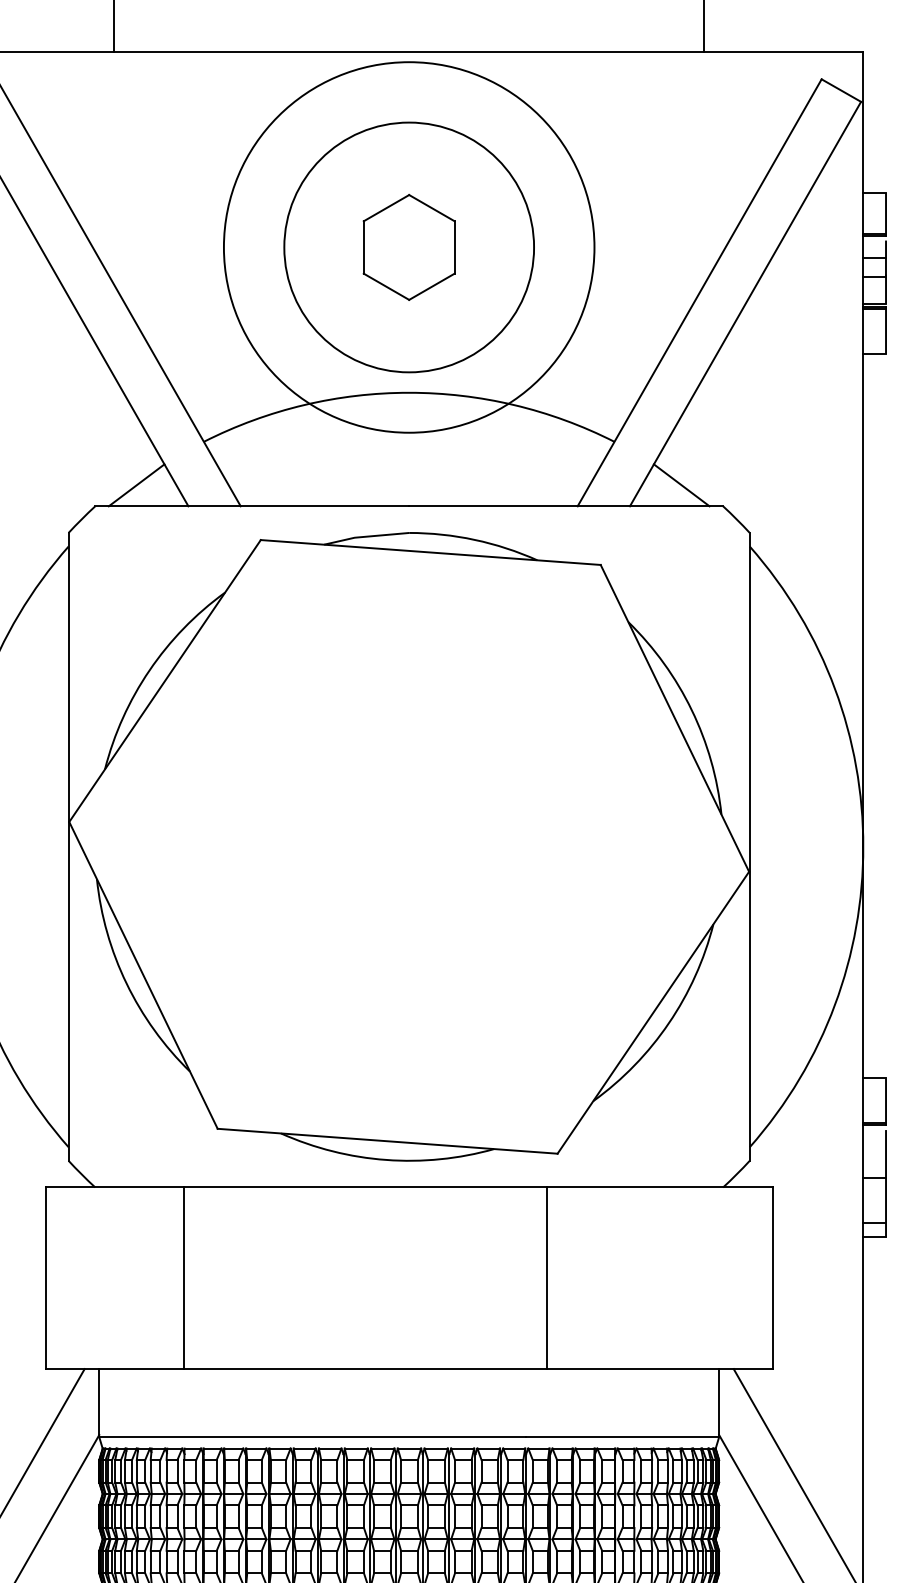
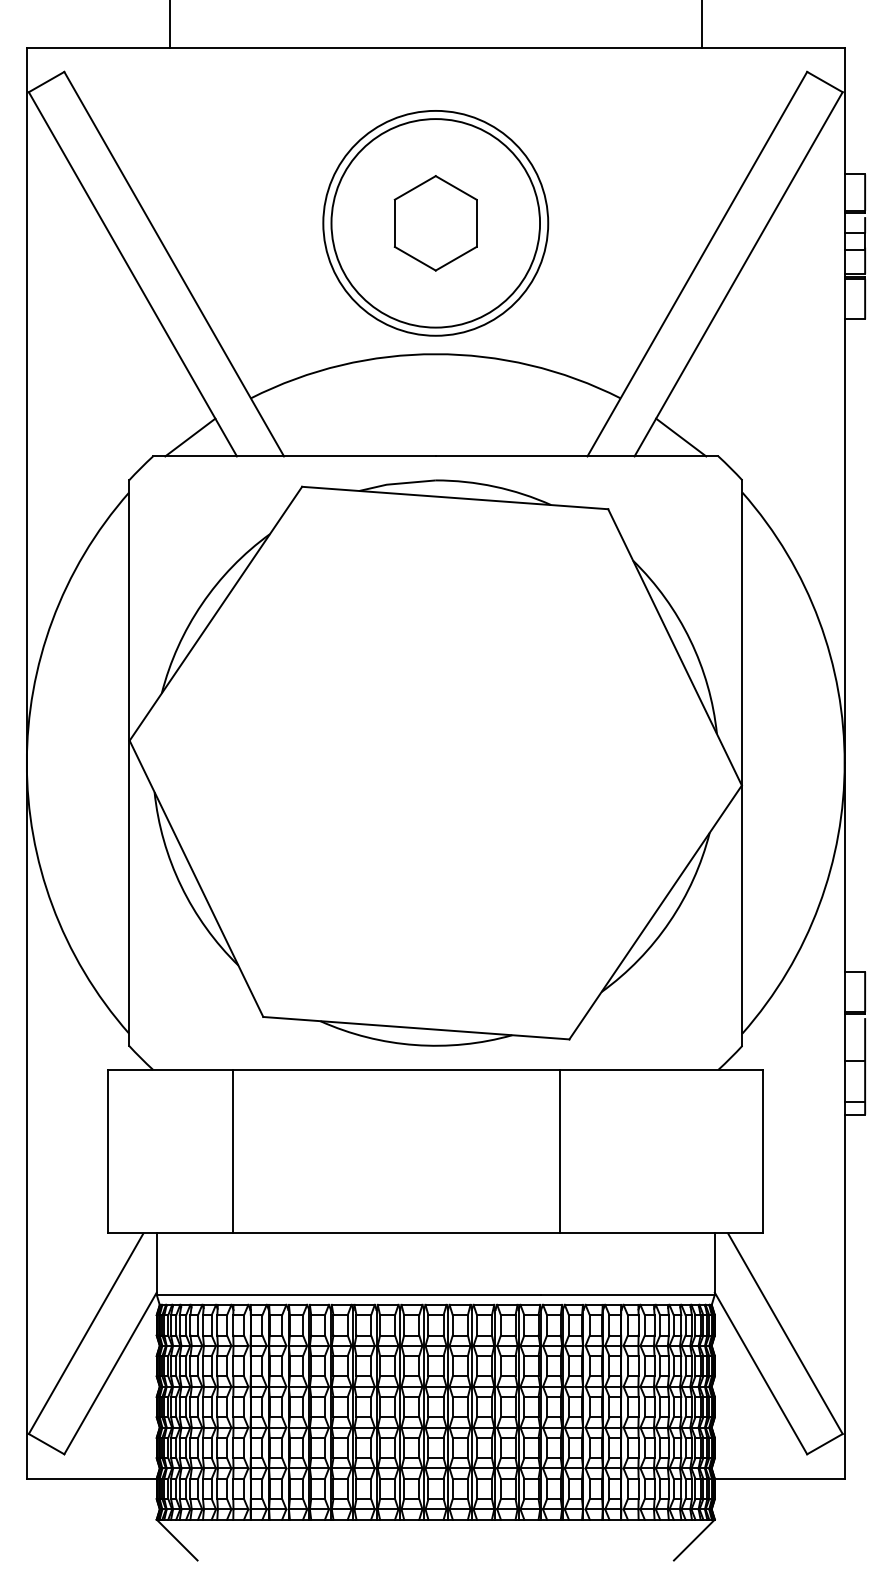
circle: (408, 247) -> (435, 223), size x0.62

